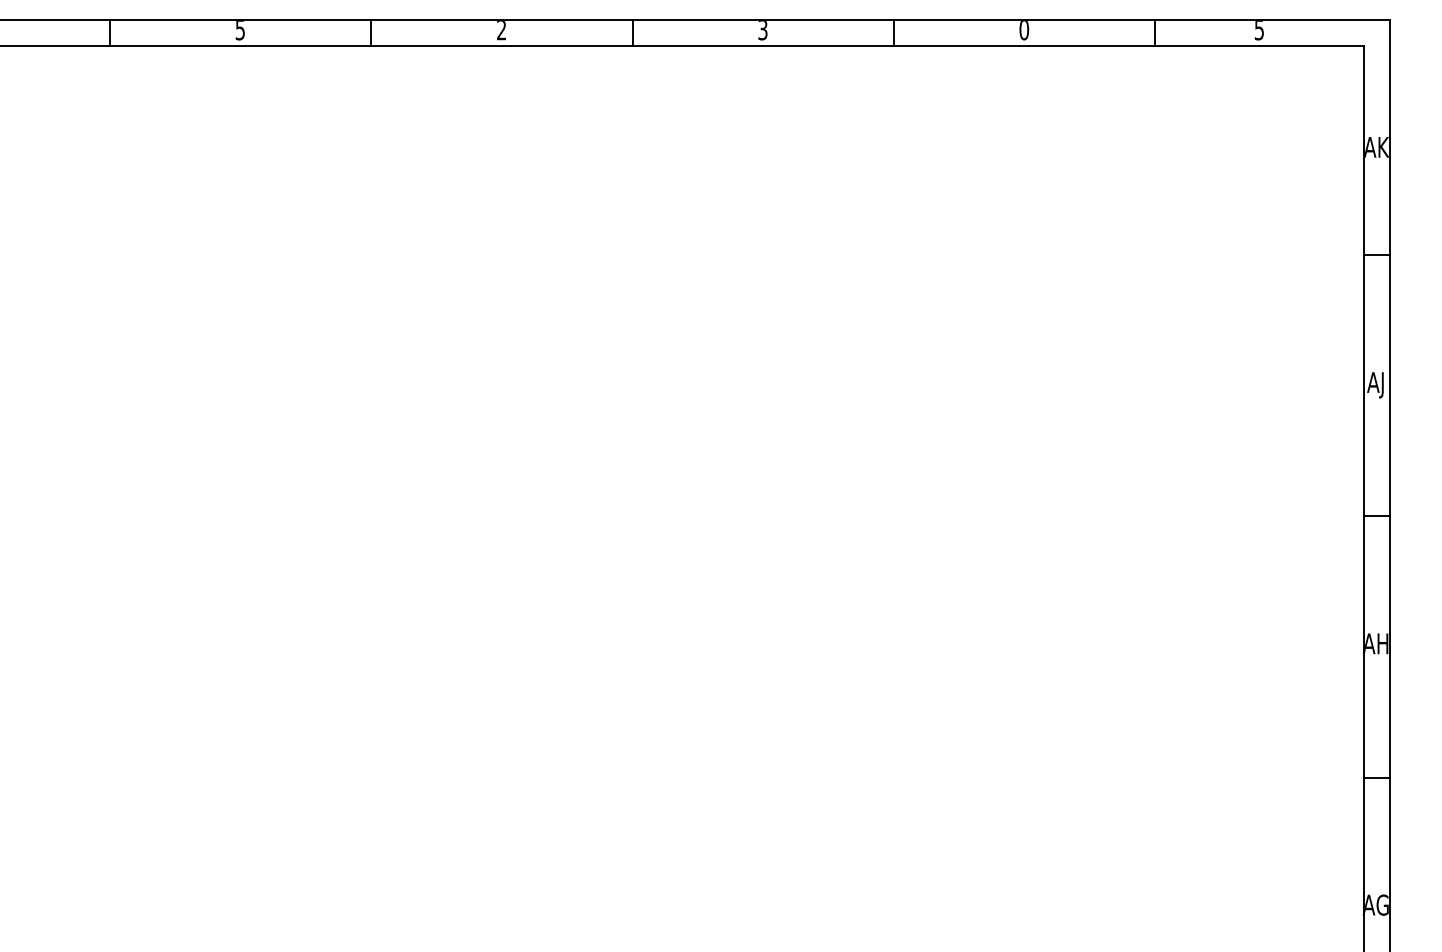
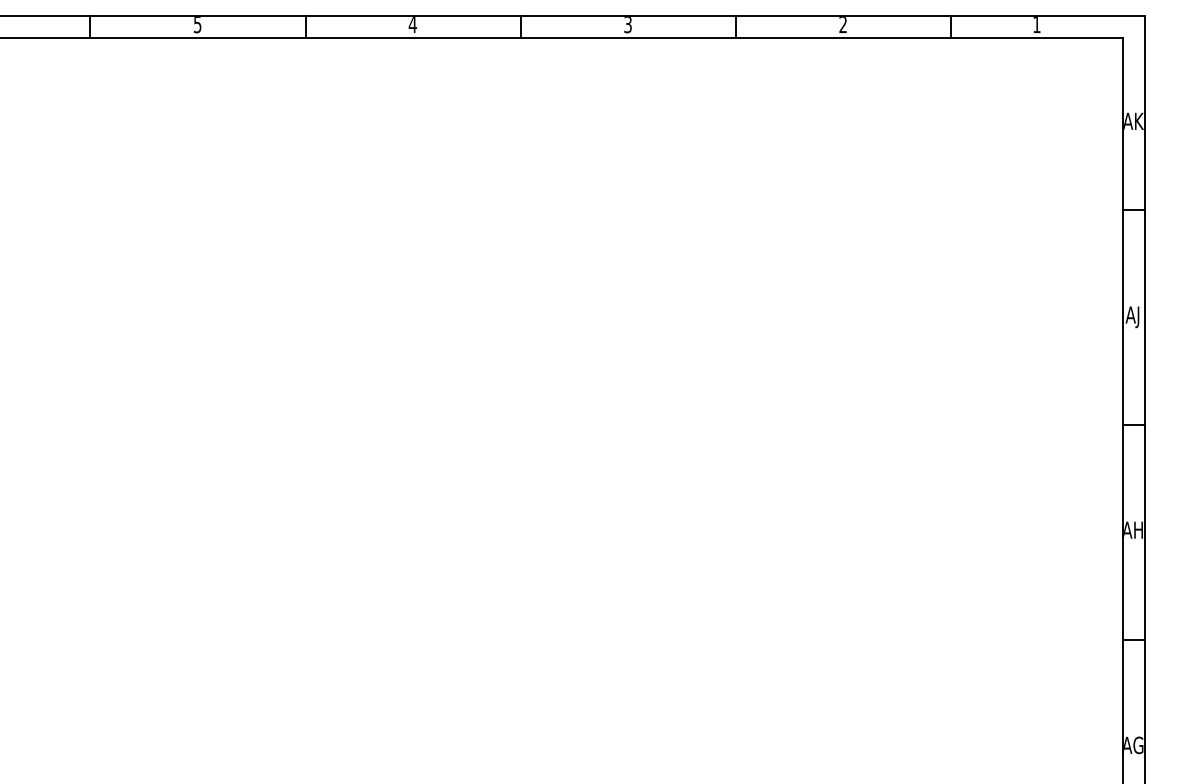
text: (501, 30) -> (412, 25), 2 -> 4
text: (1024, 30) -> (843, 25), 0 -> 2
text: (1258, 30) -> (1036, 25), 5 -> 1

